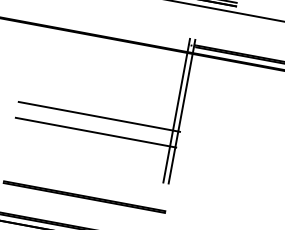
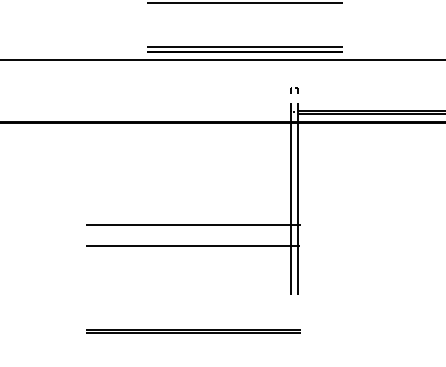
part: (194, 28) -> (294, 90), added

